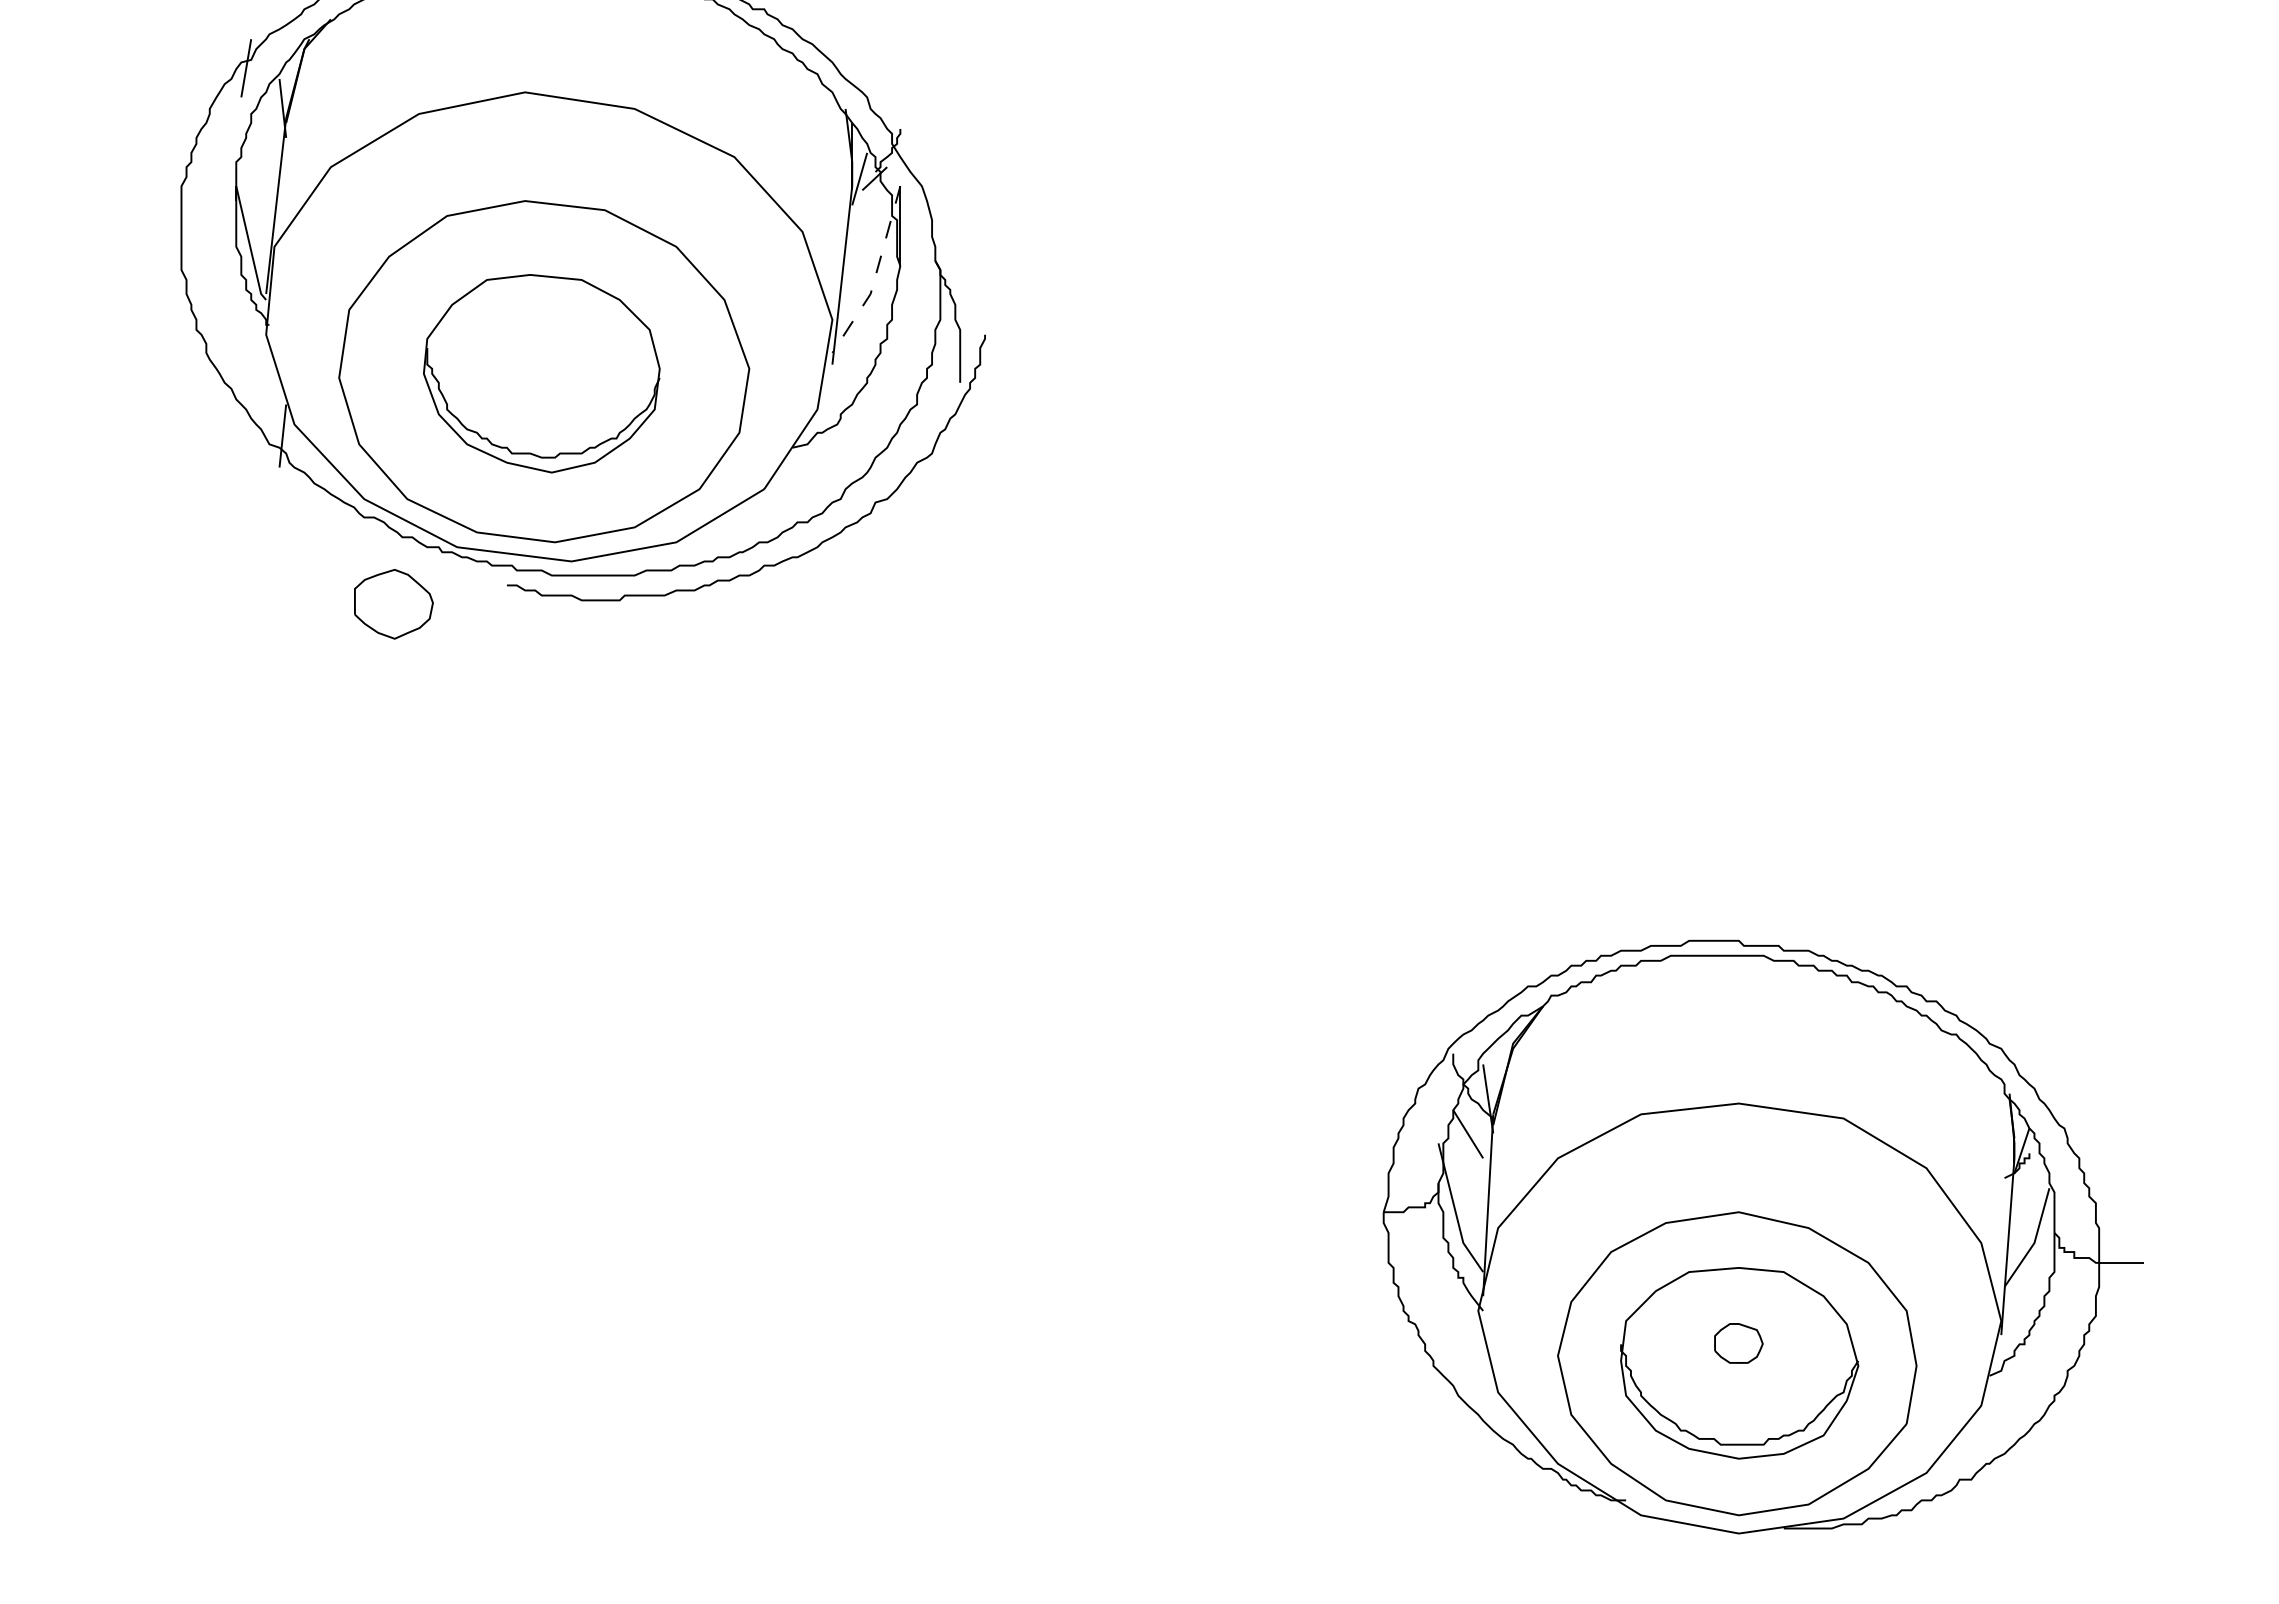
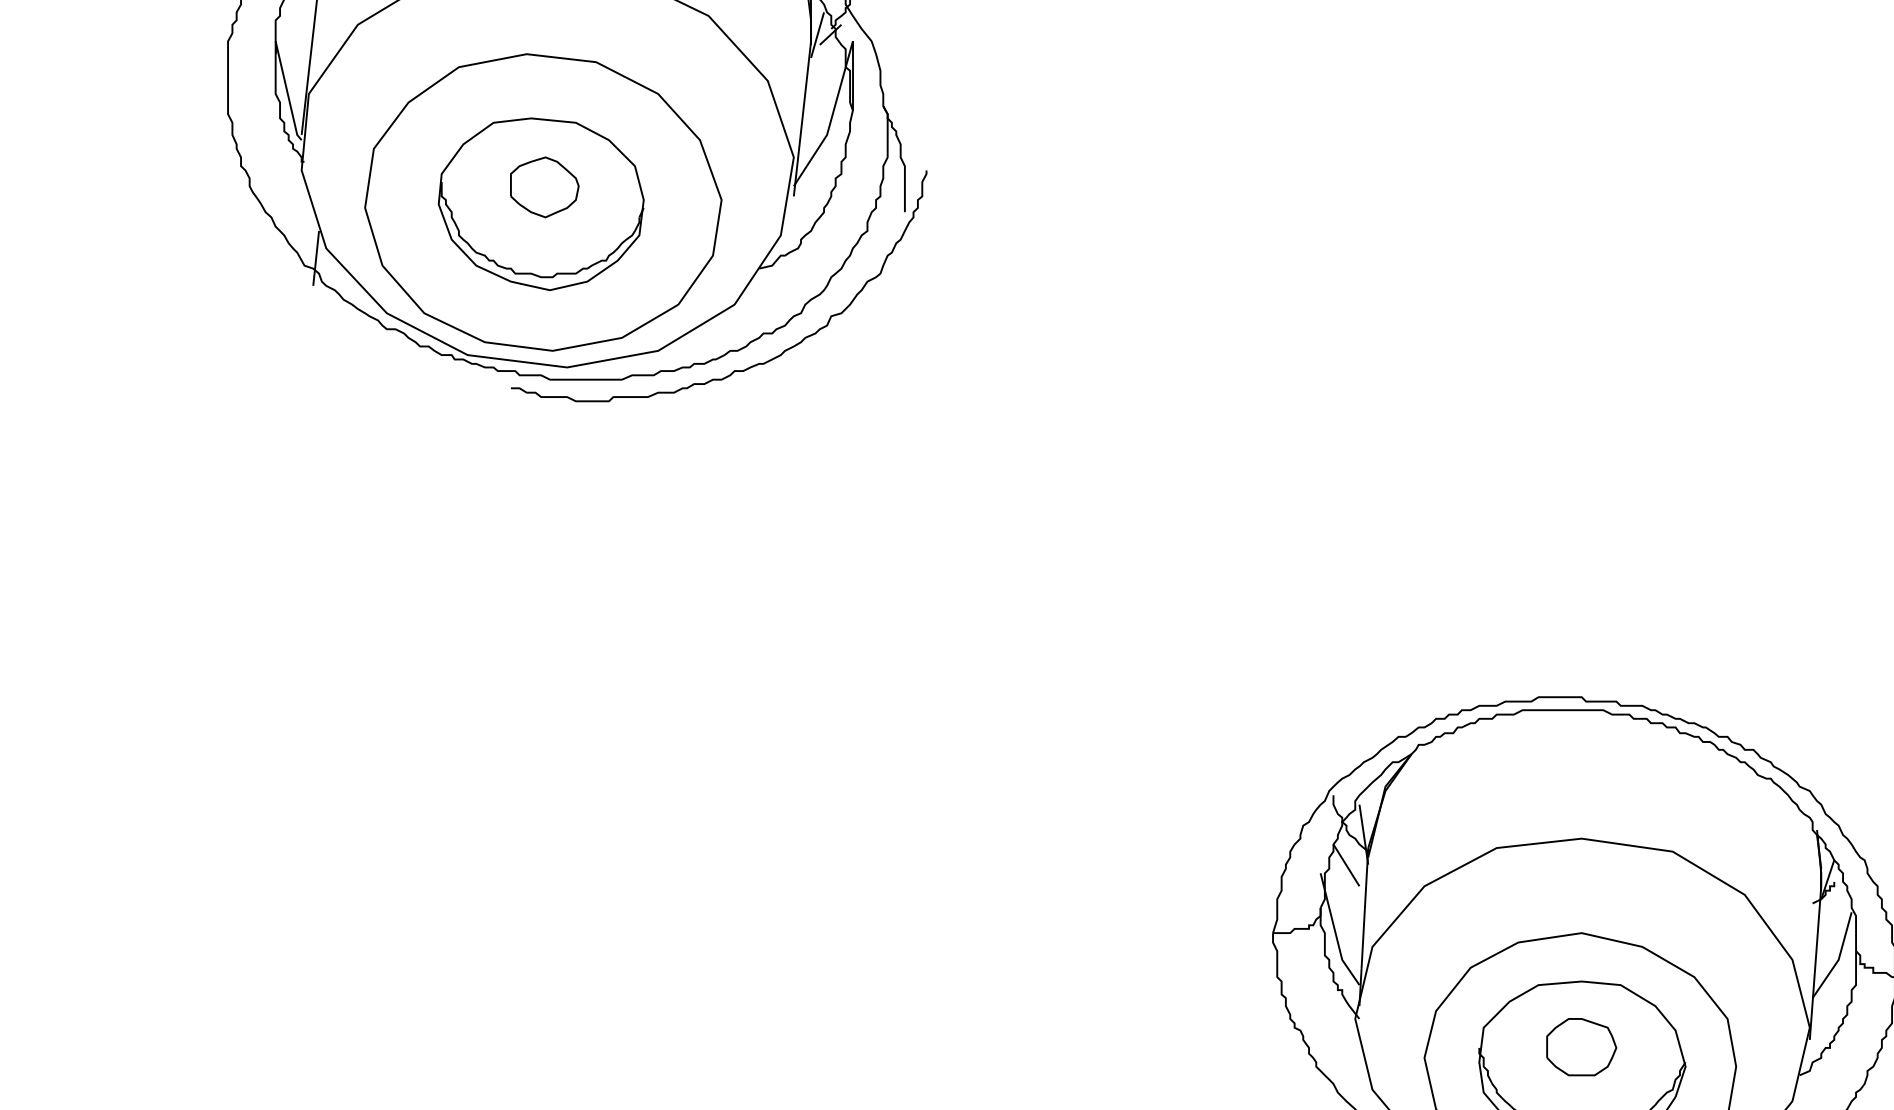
line: (875, 274) -> (831, 118), dashed -> solid
part: (393, 604) -> (544, 187), moved
part: (1738, 1343) -> (1581, 1047), size x1.67

